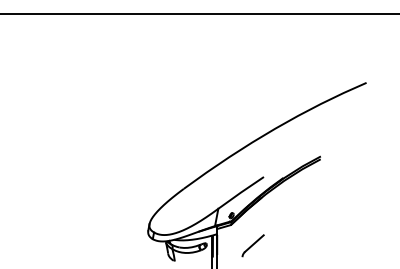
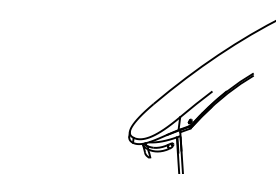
part: (252, 245) -> (207, 142), removed

